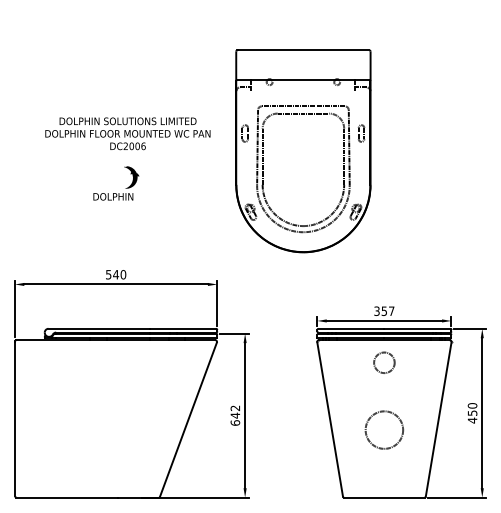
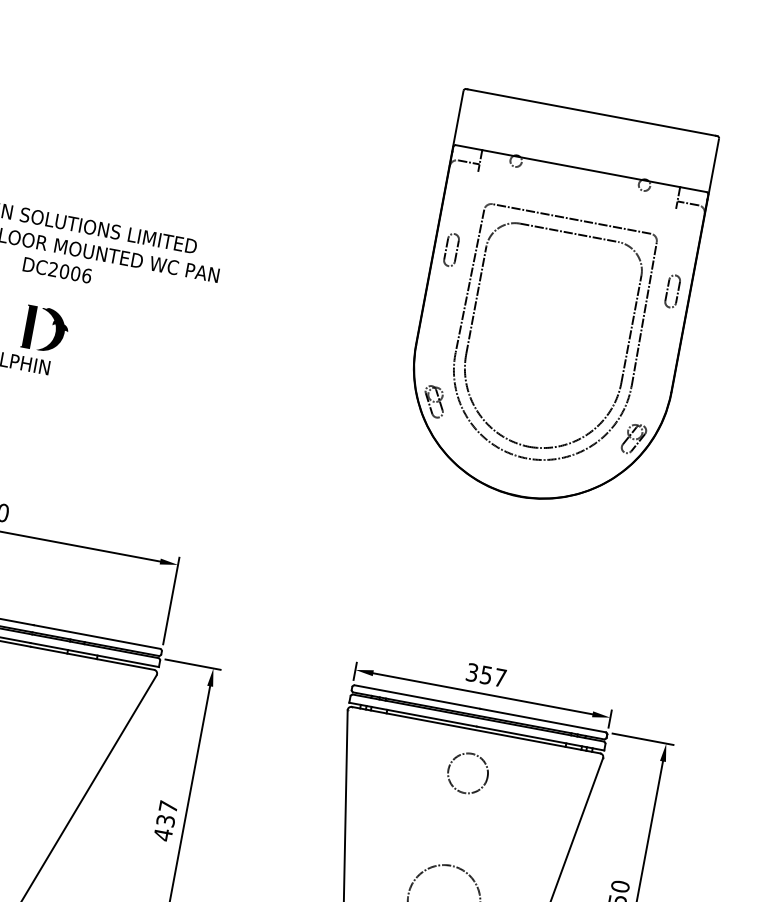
part: (303, 151) -> (555, 304), moved
fill: (118, 177) -> (28, 326), added
text: (235, 415) -> (166, 820), 642 -> 437

